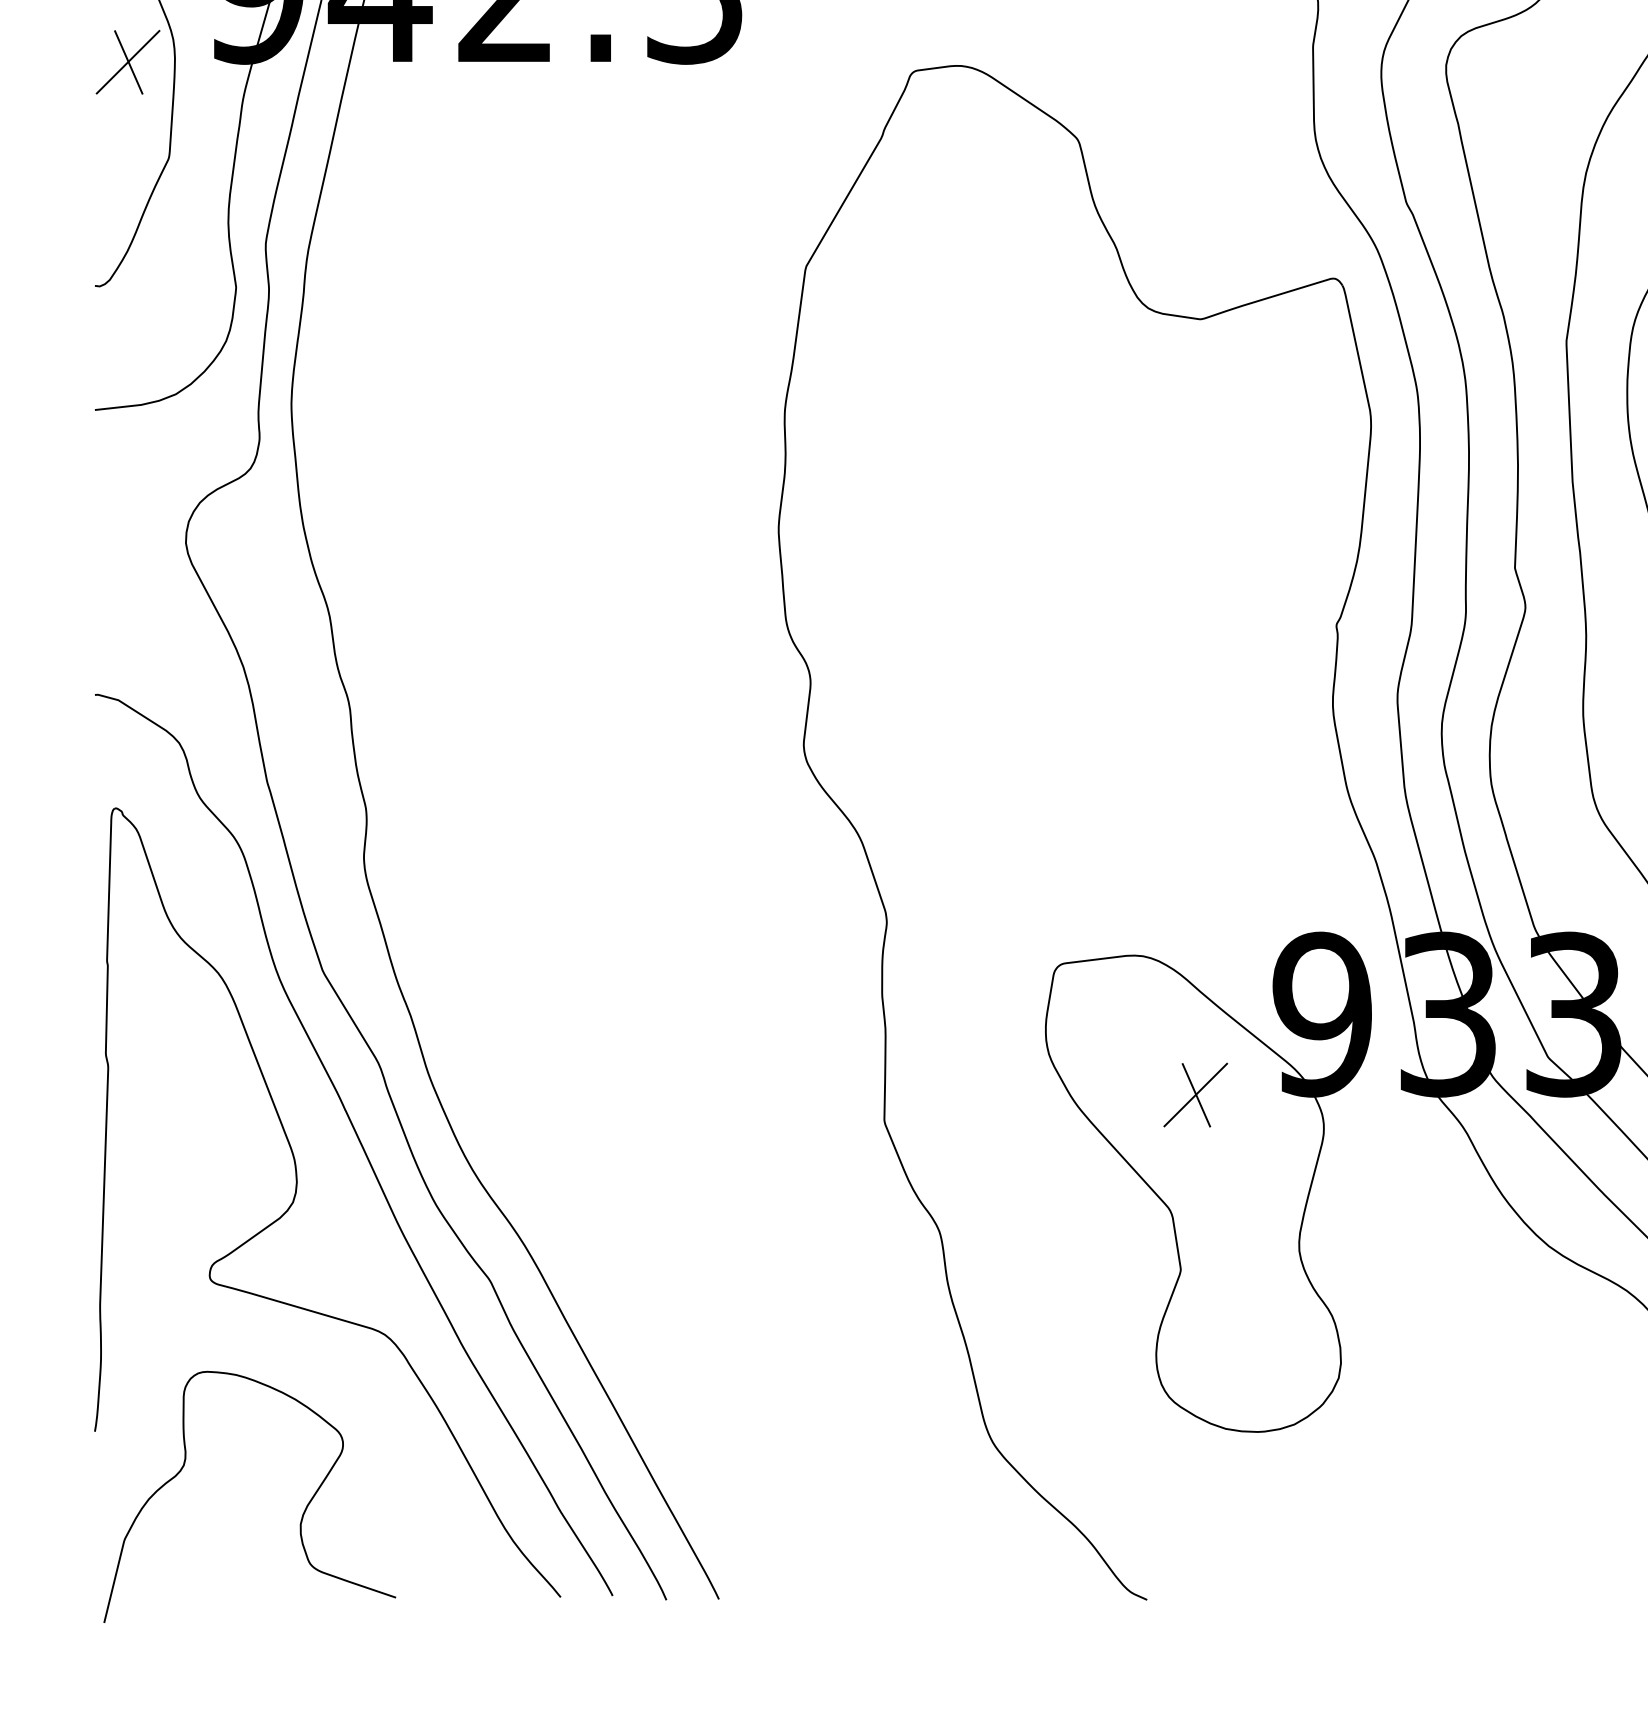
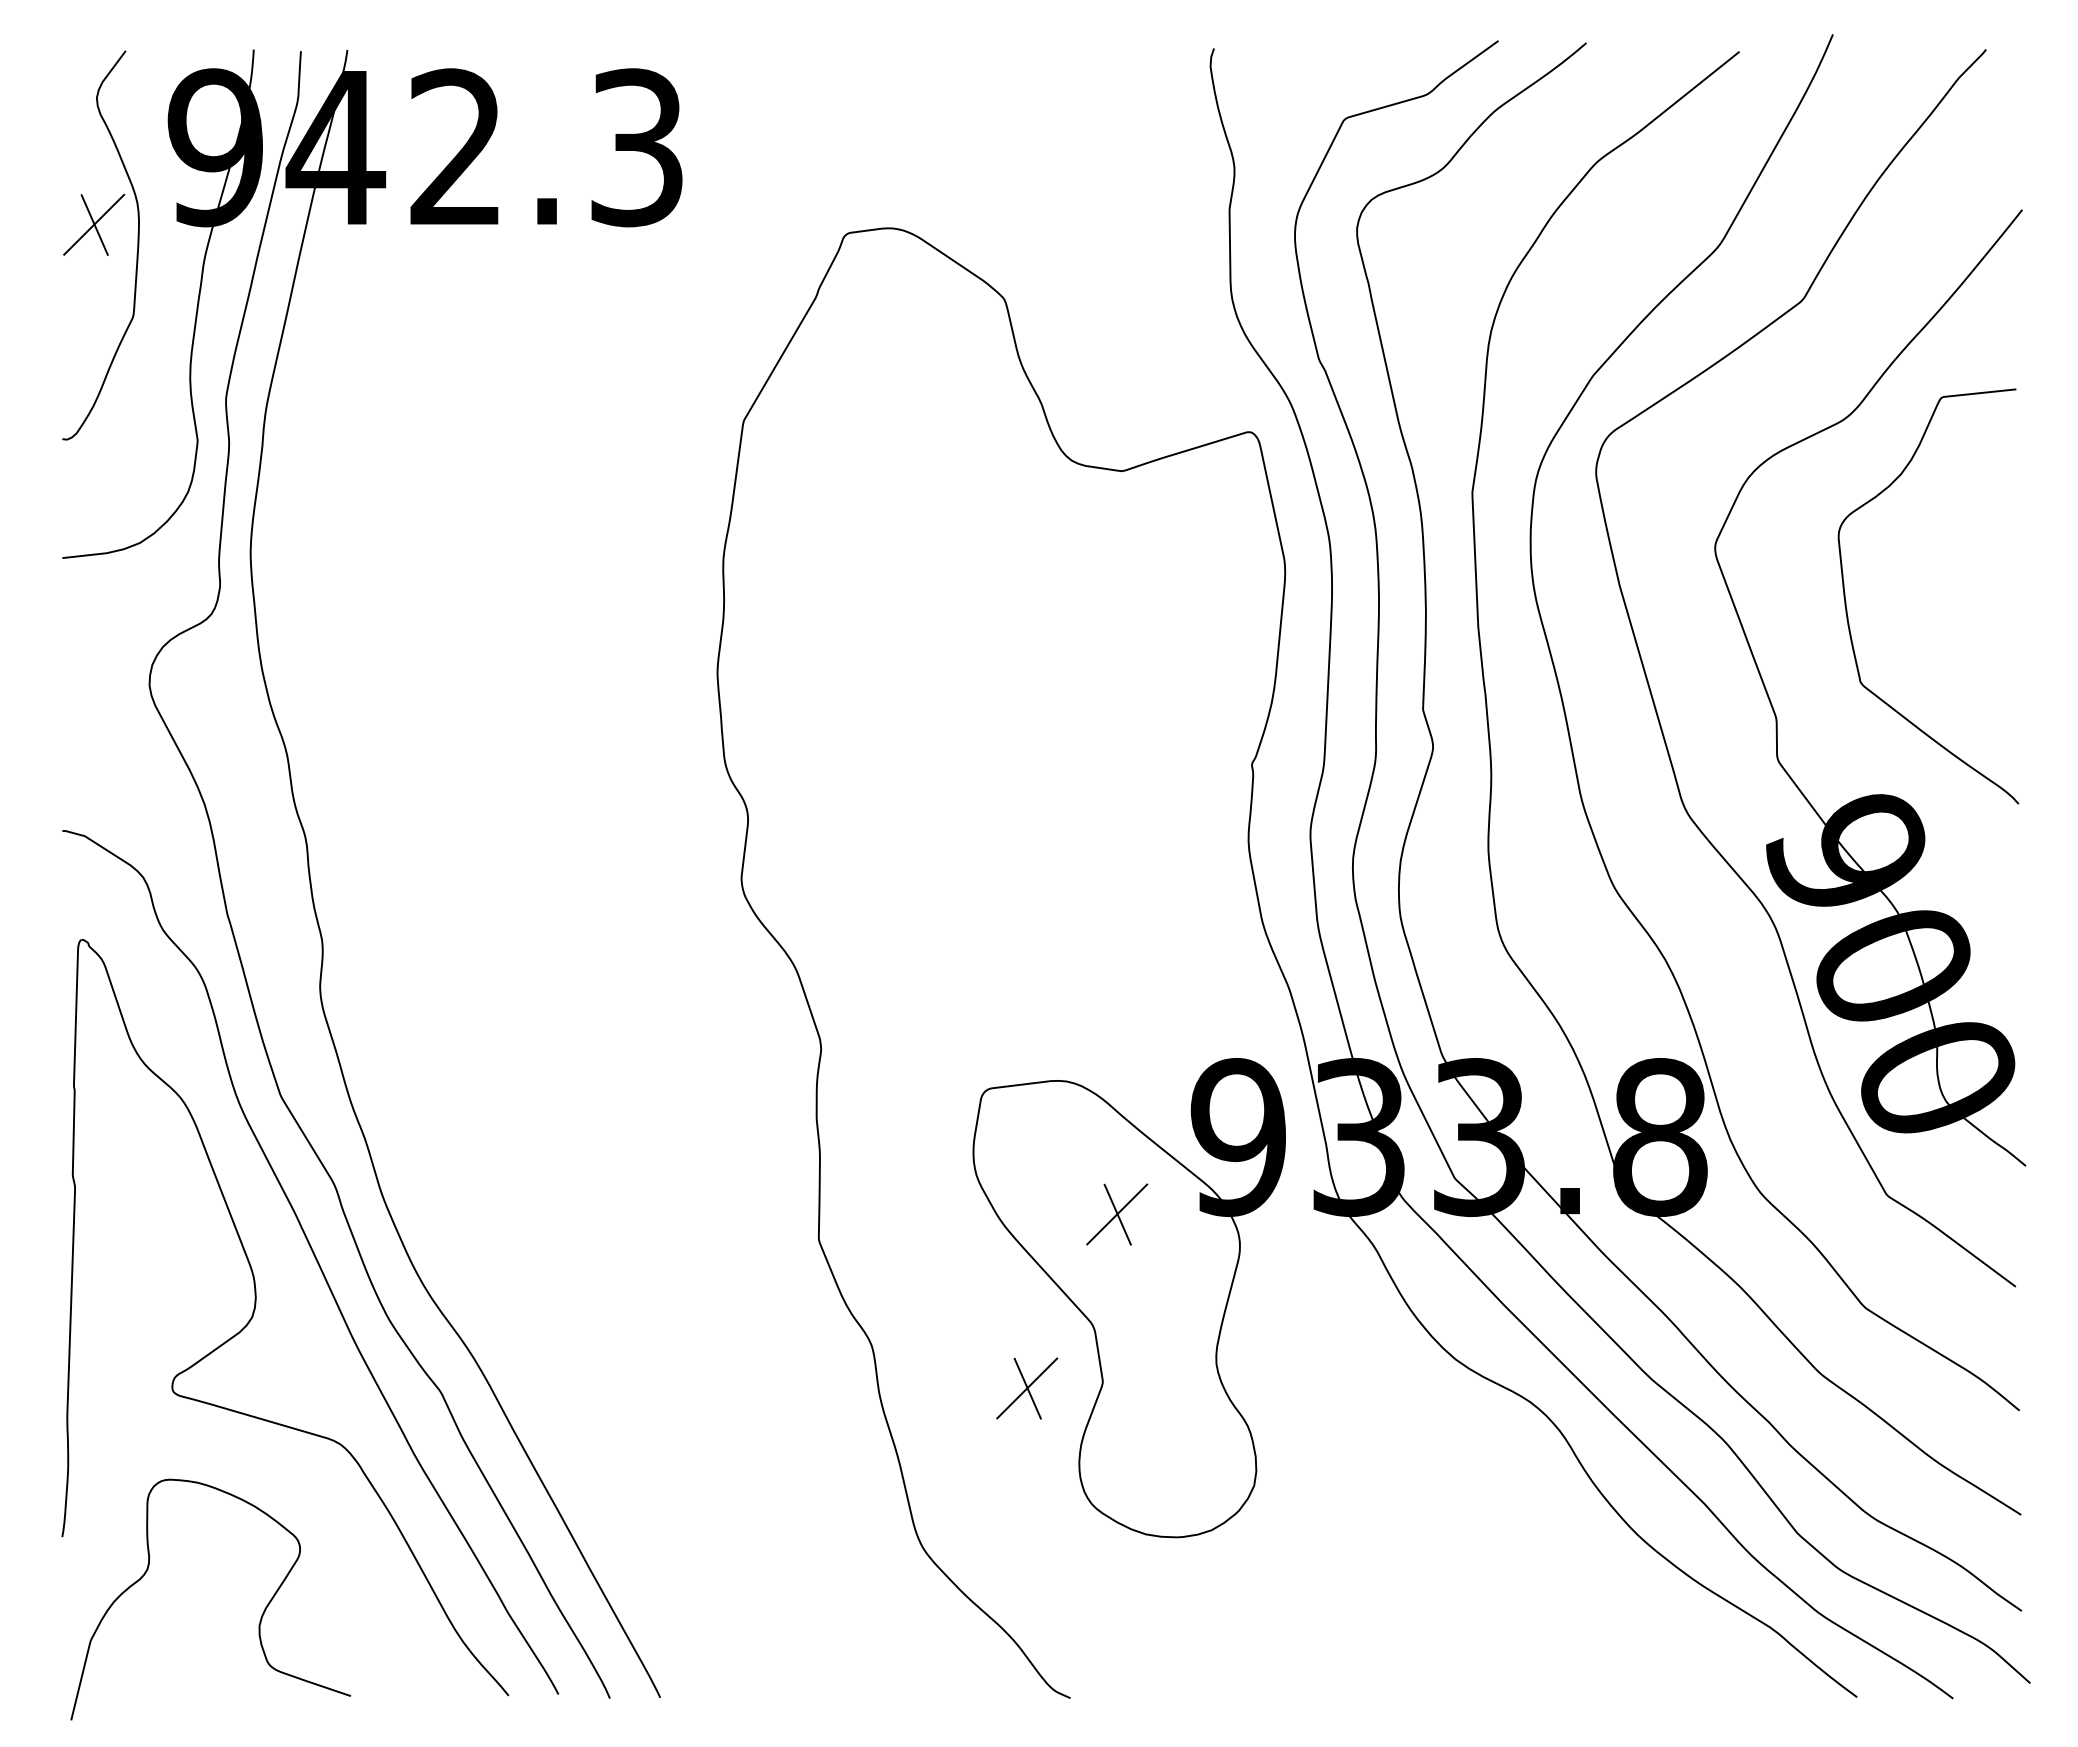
part: (1102, 1276) -> (1027, 1388), added

